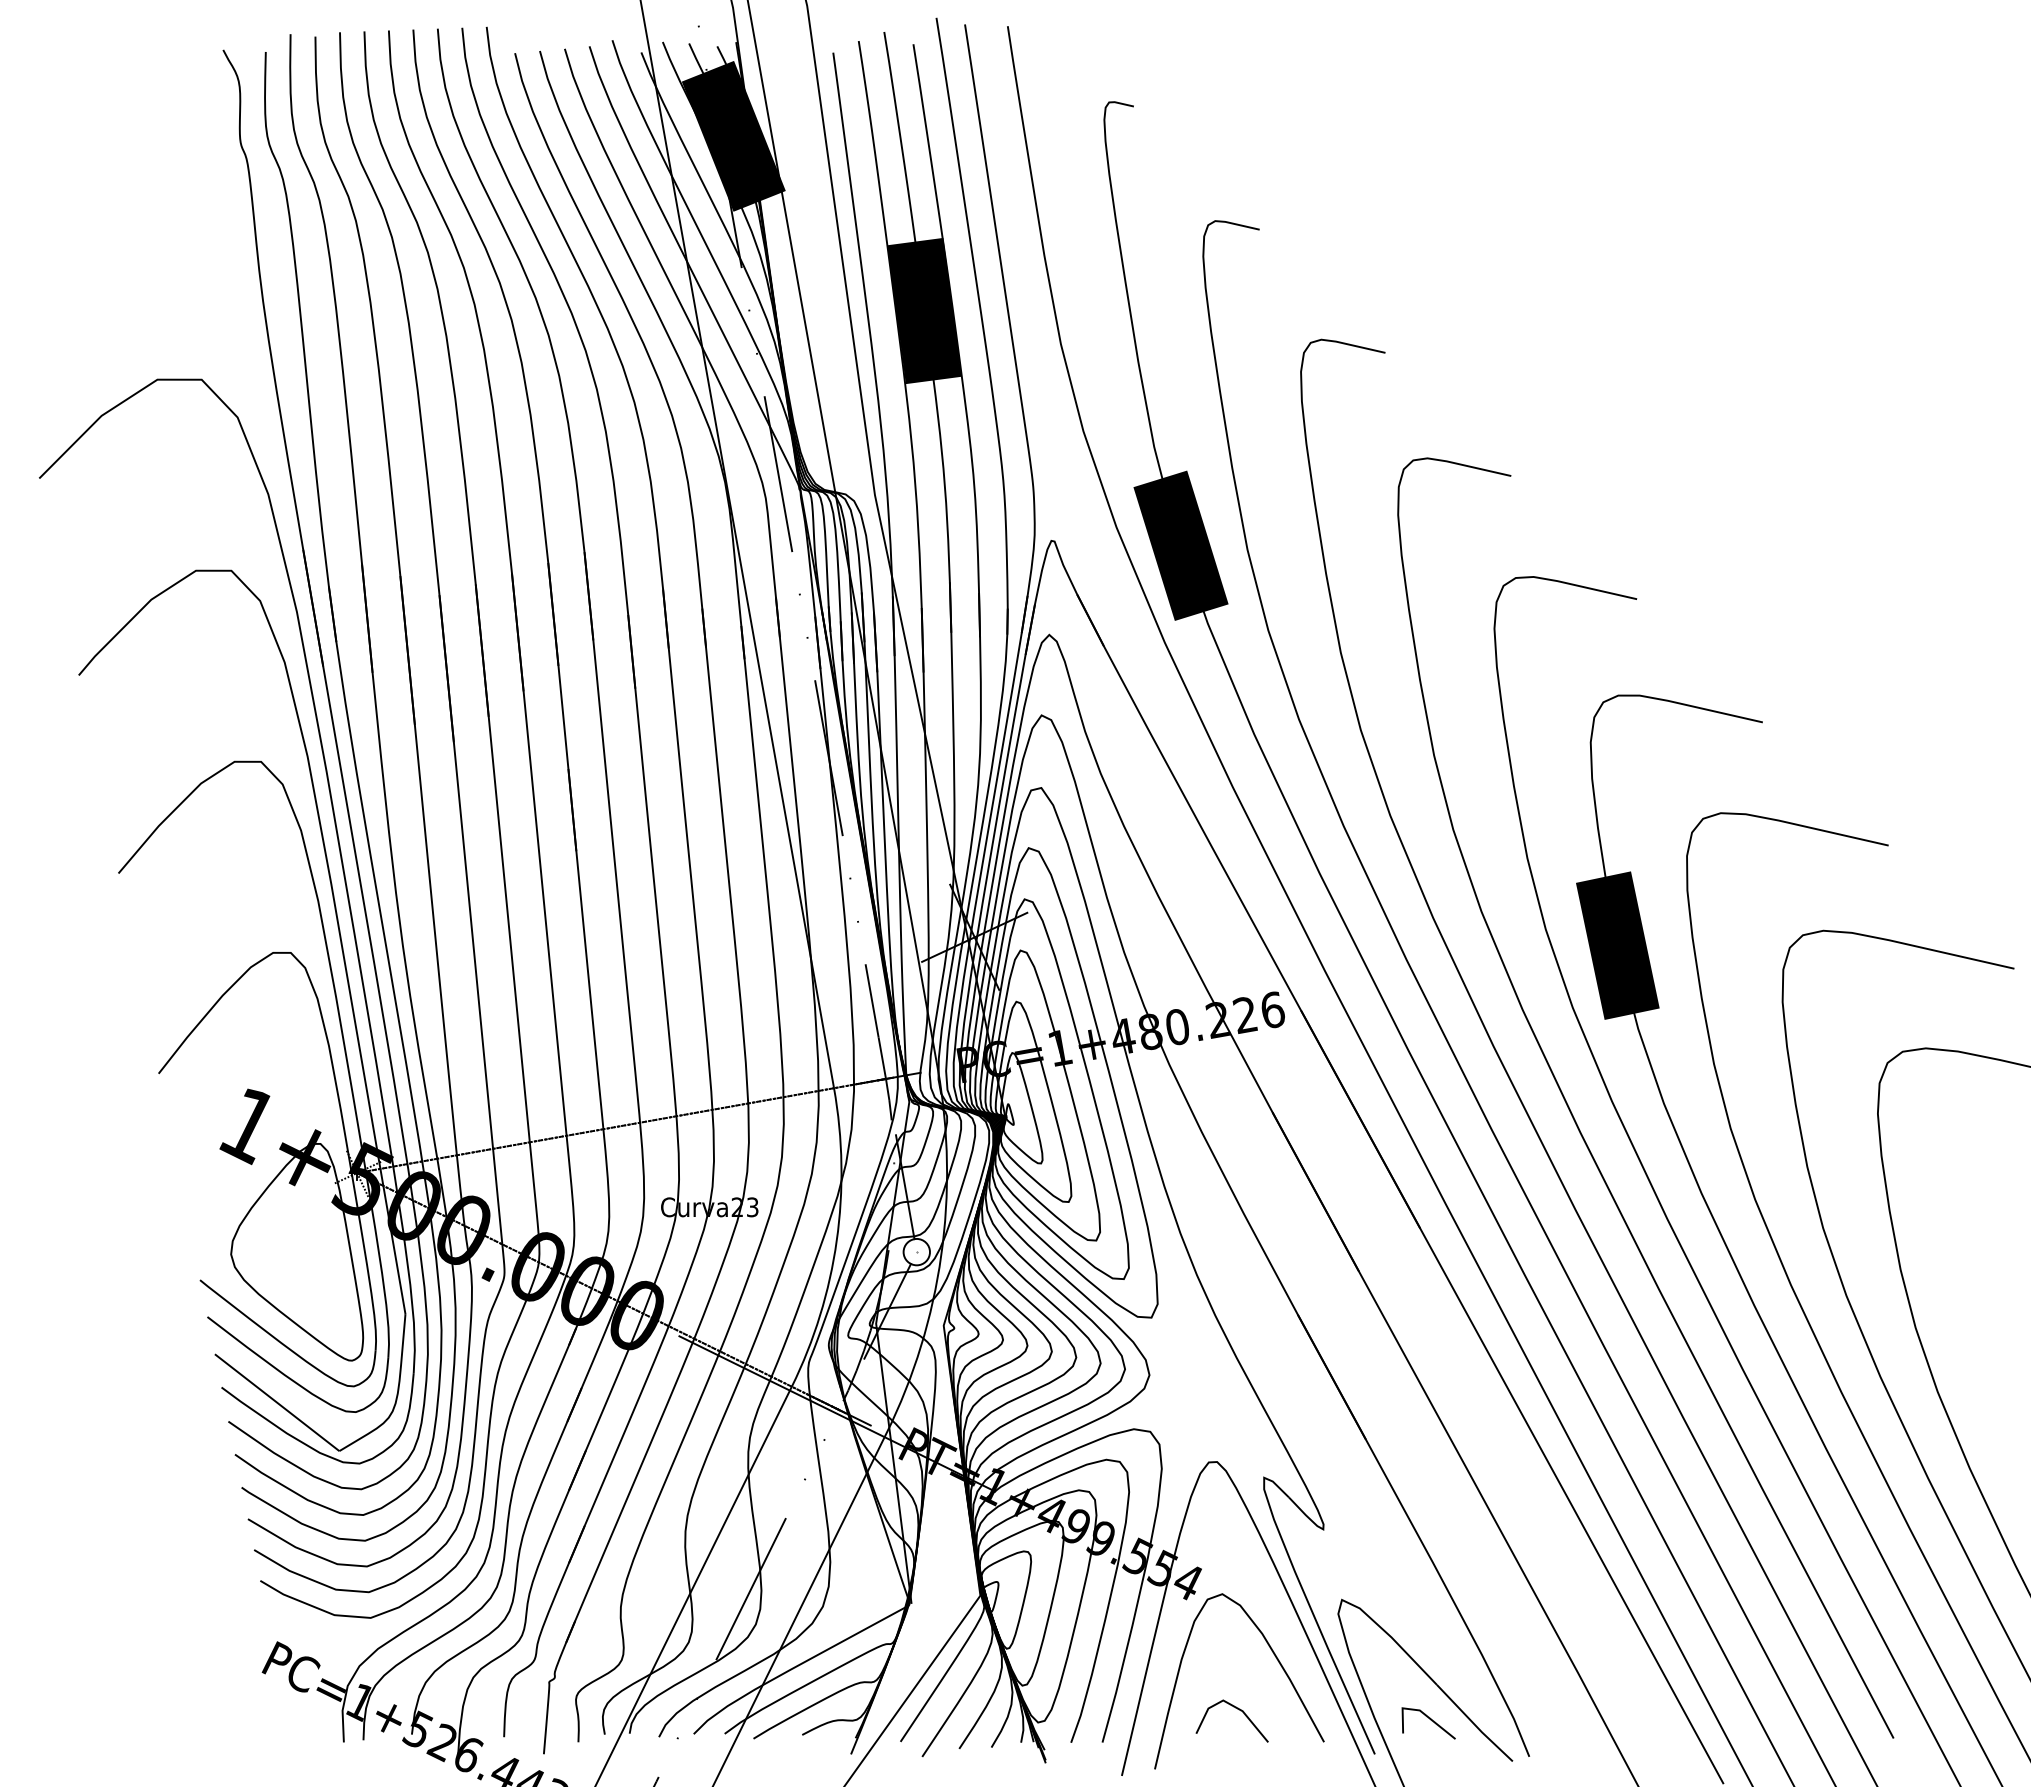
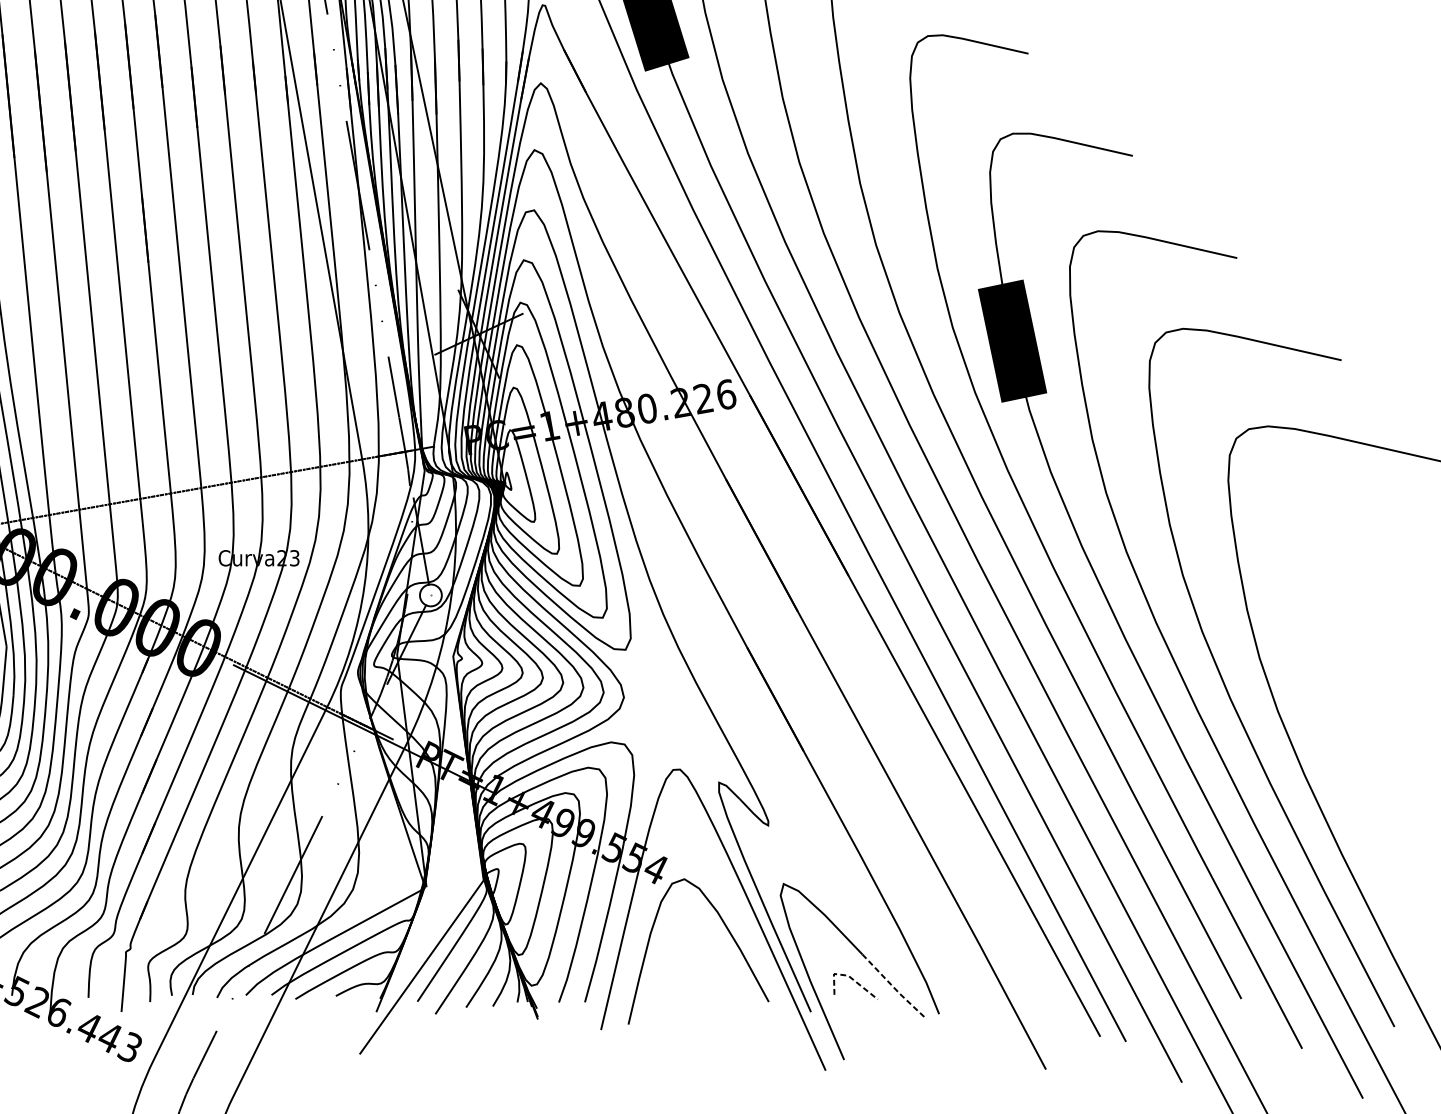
line: (1237, 1709) -> (697, 974), removed
line: (1419, 1710) -> (848, 975), solid -> dashed
line: (1474, 1724) -> (893, 987), solid -> dashed

